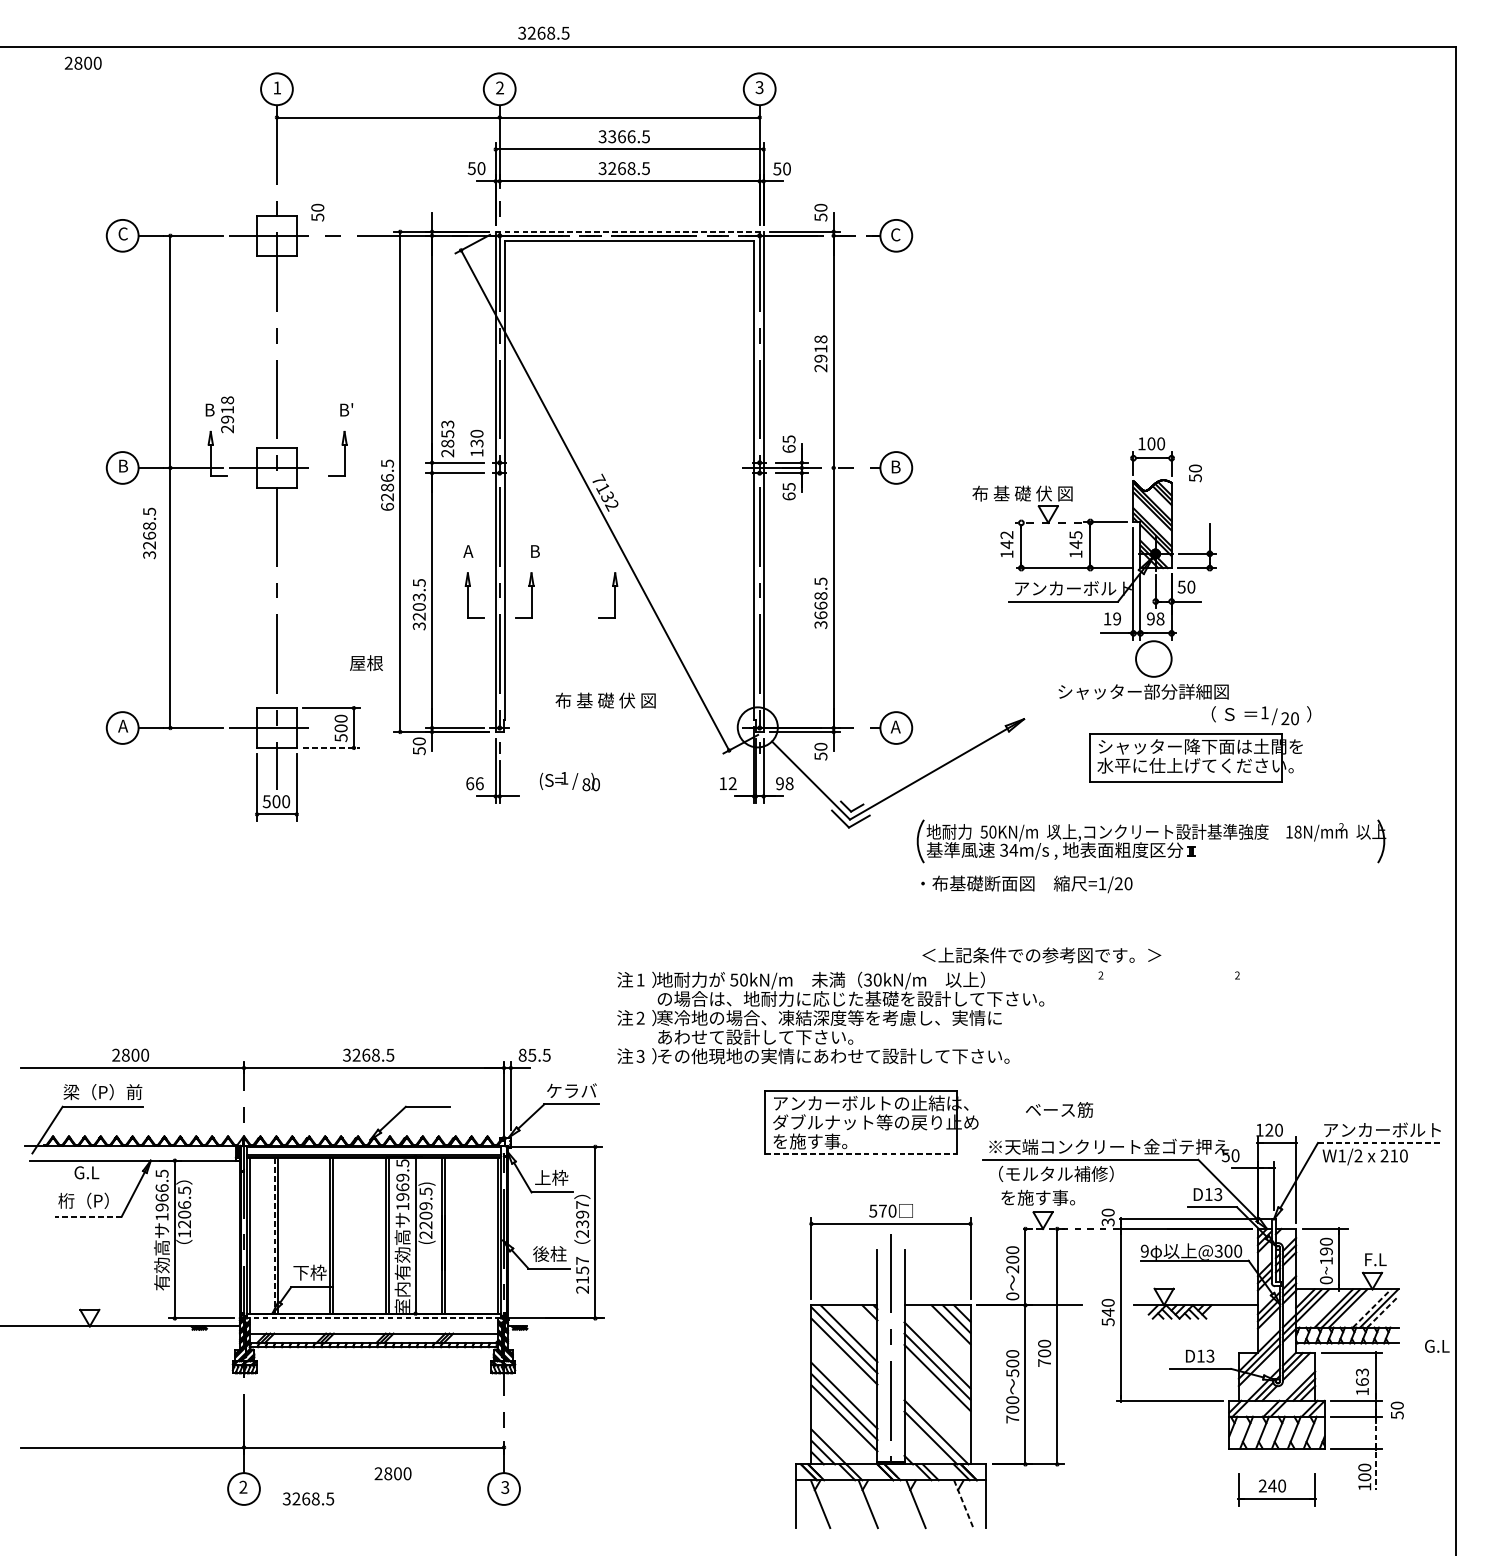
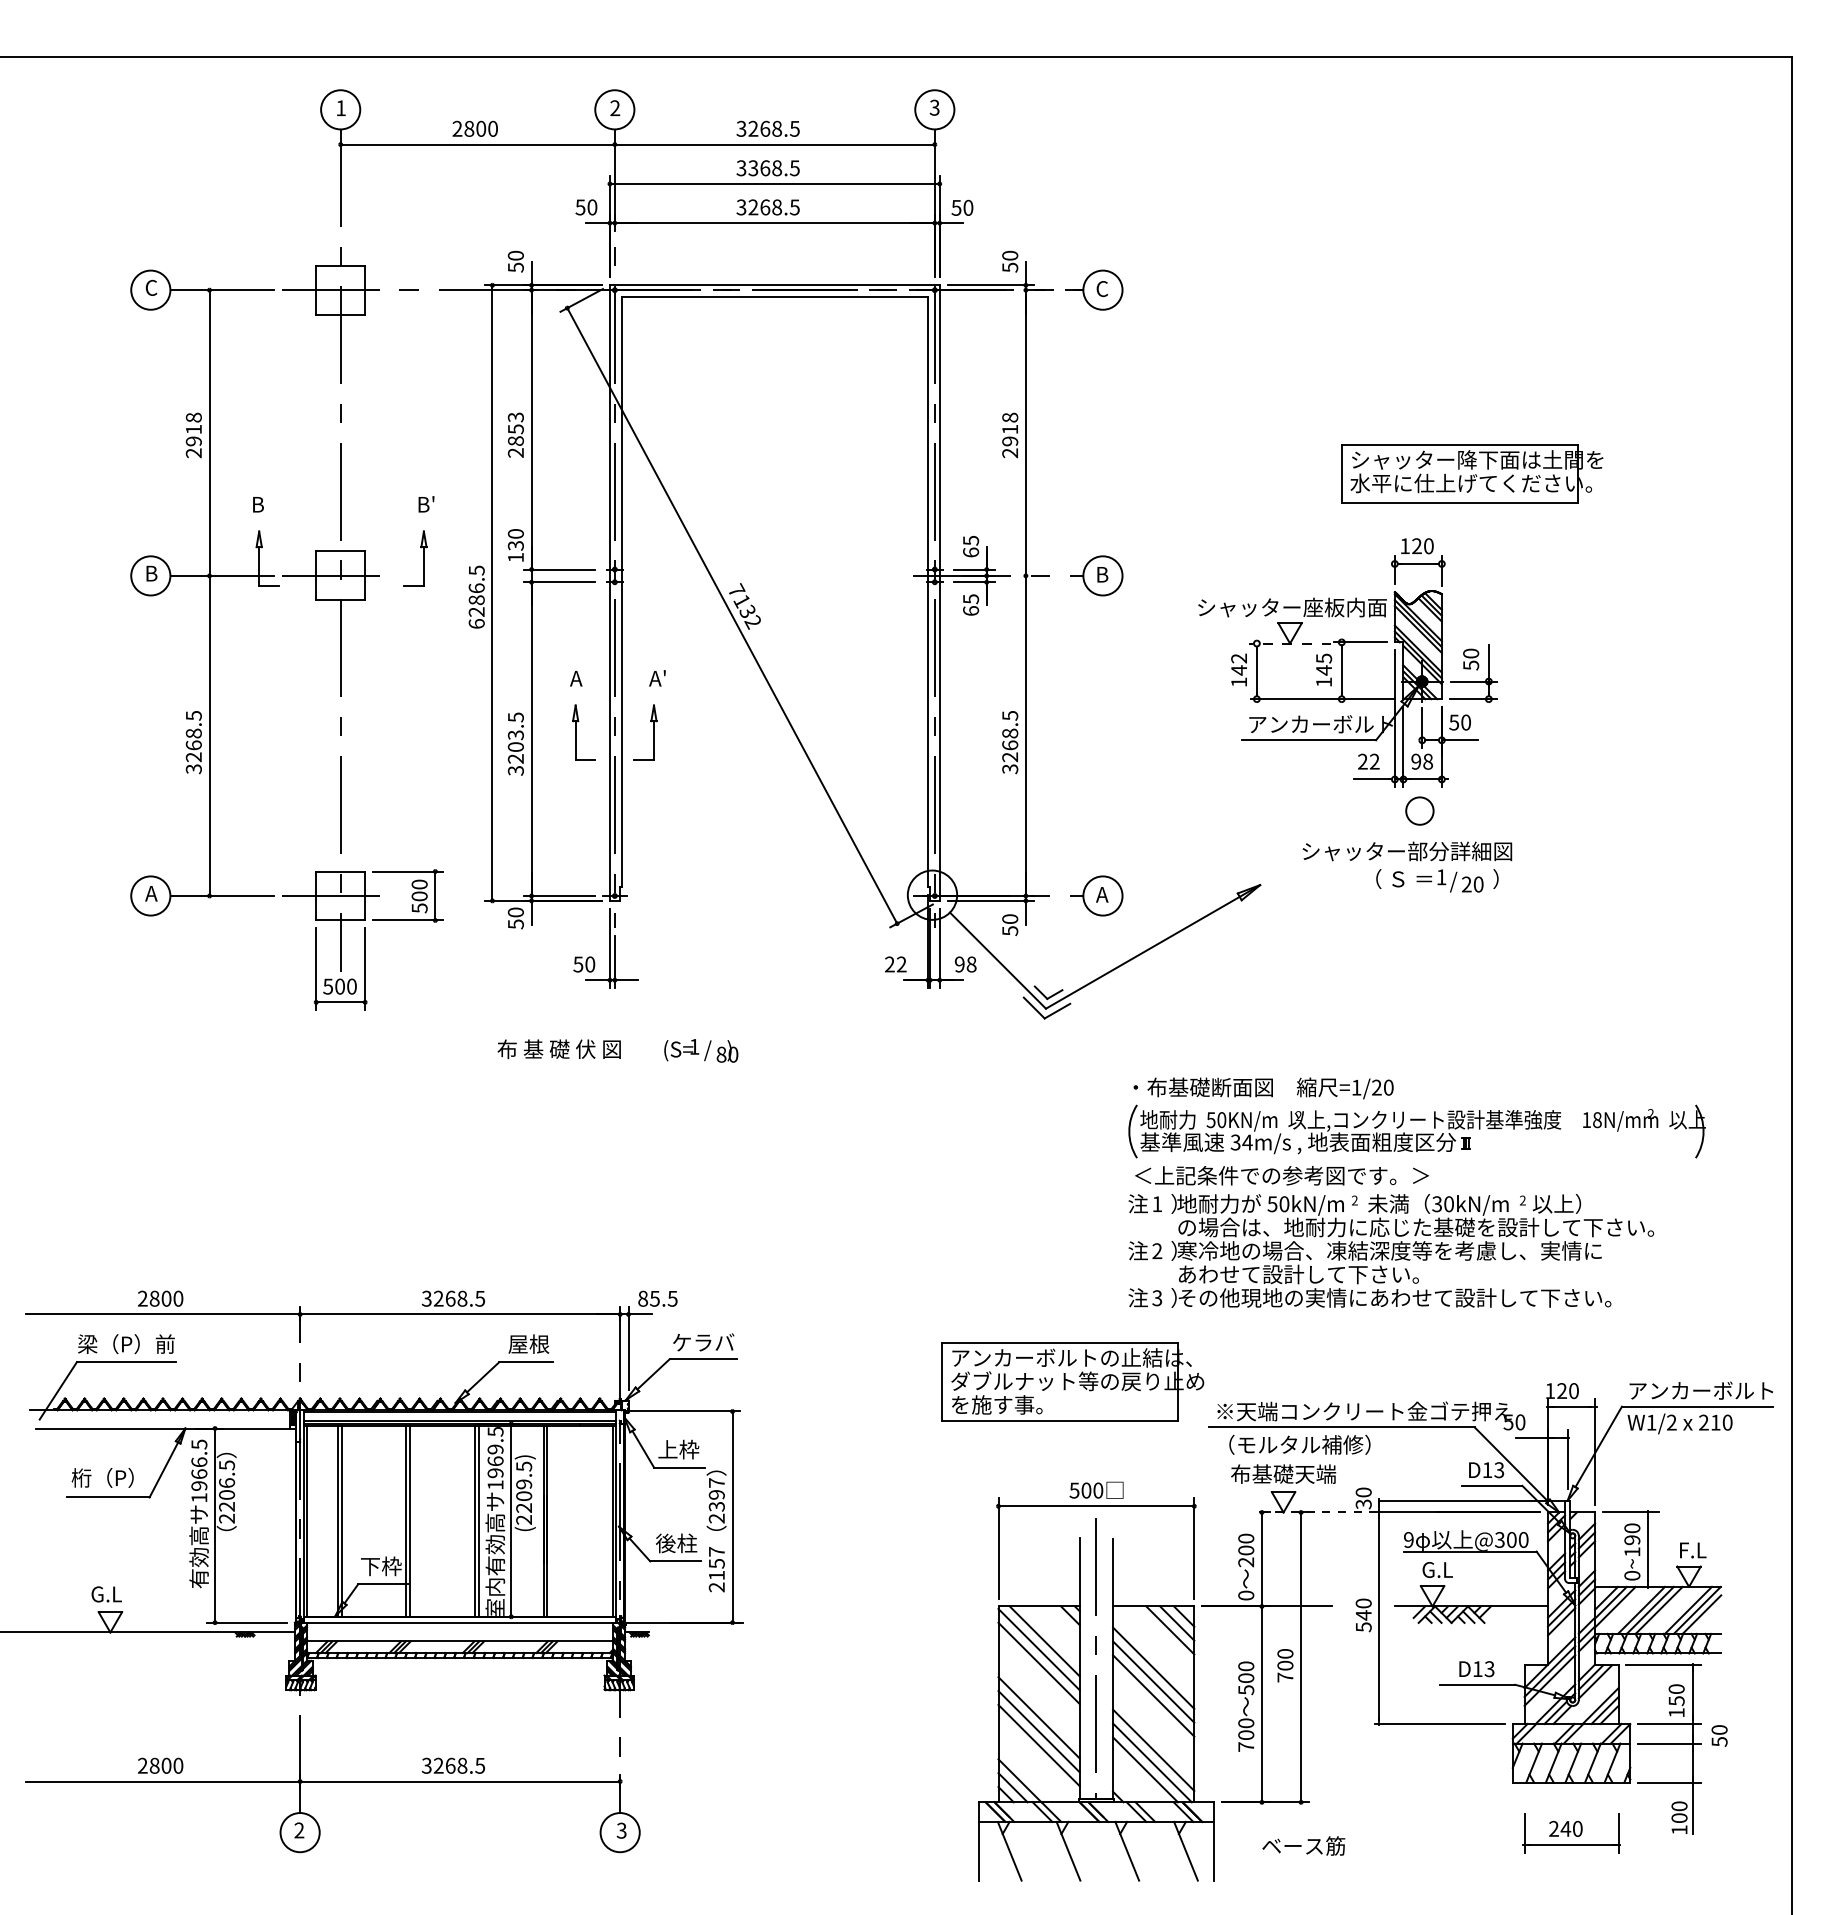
text: (543, 32) -> (767, 128), moved
text: (82, 63) -> (474, 128), moved
text: (631, 136) -> (777, 168), 3366.5 -> 3368.5
text: (317, 212) -> (515, 261), moved
line: (629, 232) -> (774, 285), dashed -> solid
text: (227, 414) -> (193, 435), moved
text: (447, 438) -> (515, 434), moved
text: (476, 443) -> (515, 545), moved
text: (1151, 444) -> (1416, 546), 100 -> 120
text: (1195, 473) -> (1471, 659), moved
text: (1049, 493) -> (1291, 607), 布 基 礎 伏 図 -> シャッター座板内面
text: (149, 533) -> (193, 742), moved
text: (534, 551) -> (657, 678), B -> A'
part: (614, 595) -> (756, 732), removed
text: (821, 615) -> (1010, 757), 3668.5 -> 3268.5
text: (1112, 618) -> (1368, 761), 19 -> 22
circle: (1153, 658) -> (1419, 810), size x0.62
text: (366, 662) -> (528, 1343), moved
text: (605, 700) -> (558, 1049), moved
text: (1261, 715) -> (1437, 880), moved
line: (332, 747) -> (408, 920), dashed -> solid
part: (1196, 757) -> (1472, 473), moved
text: (570, 781) -> (701, 1050), moved
text: (475, 783) -> (584, 964), 66 -> 50
text: (722, 783) -> (889, 964), 12 -> 22
part: (1151, 841) -> (1416, 1131), moved
text: (830, 1017) -> (1391, 1250), moved
text: (1059, 1109) -> (1303, 1845), moved
line: (1379, 1142) -> (1697, 1406), dashed -> solid
line: (861, 1154) -> (1060, 1420), dashed -> solid
text: (86, 1172) -> (106, 1594), moved
text: (1043, 1197) -> (1283, 1473), を施す事。 -> 布基礎天端
text: (882, 1211) -> (1086, 1490), 570 -> 500
line: (88, 1216) -> (108, 1497), dashed -> solid
text: (184, 1233) -> (226, 1518), 1206.5 -> 2206.5
line: (274, 1236) -> (337, 1521), dashed -> solid
line: (1372, 1308) -> (1688, 1610), dashed -> solid
line: (1383, 1311) -> (1702, 1614), dashed -> solid
line: (370, 1318) -> (455, 1622), dashed -> solid
text: (1437, 1345) -> (1437, 1569), moved
text: (1362, 1377) -> (1676, 1695), 163 -> 150
line: (937, 1421) -> (1153, 1749), added
line: (1375, 1454) -> (1692, 1789), dashed -> solid
text: (393, 1473) -> (160, 1765), moved
text: (307, 1498) -> (452, 1765), moved
line: (963, 1504) -> (1185, 1851), dashed -> solid

